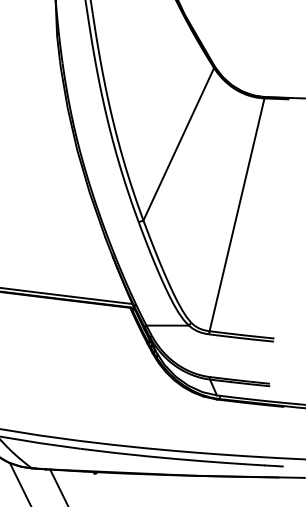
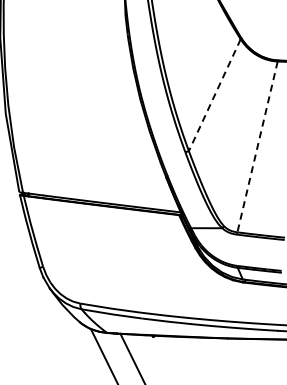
line: (178, 144) -> (214, 95), solid -> dashed
line: (236, 214) -> (257, 146), solid -> dashed

